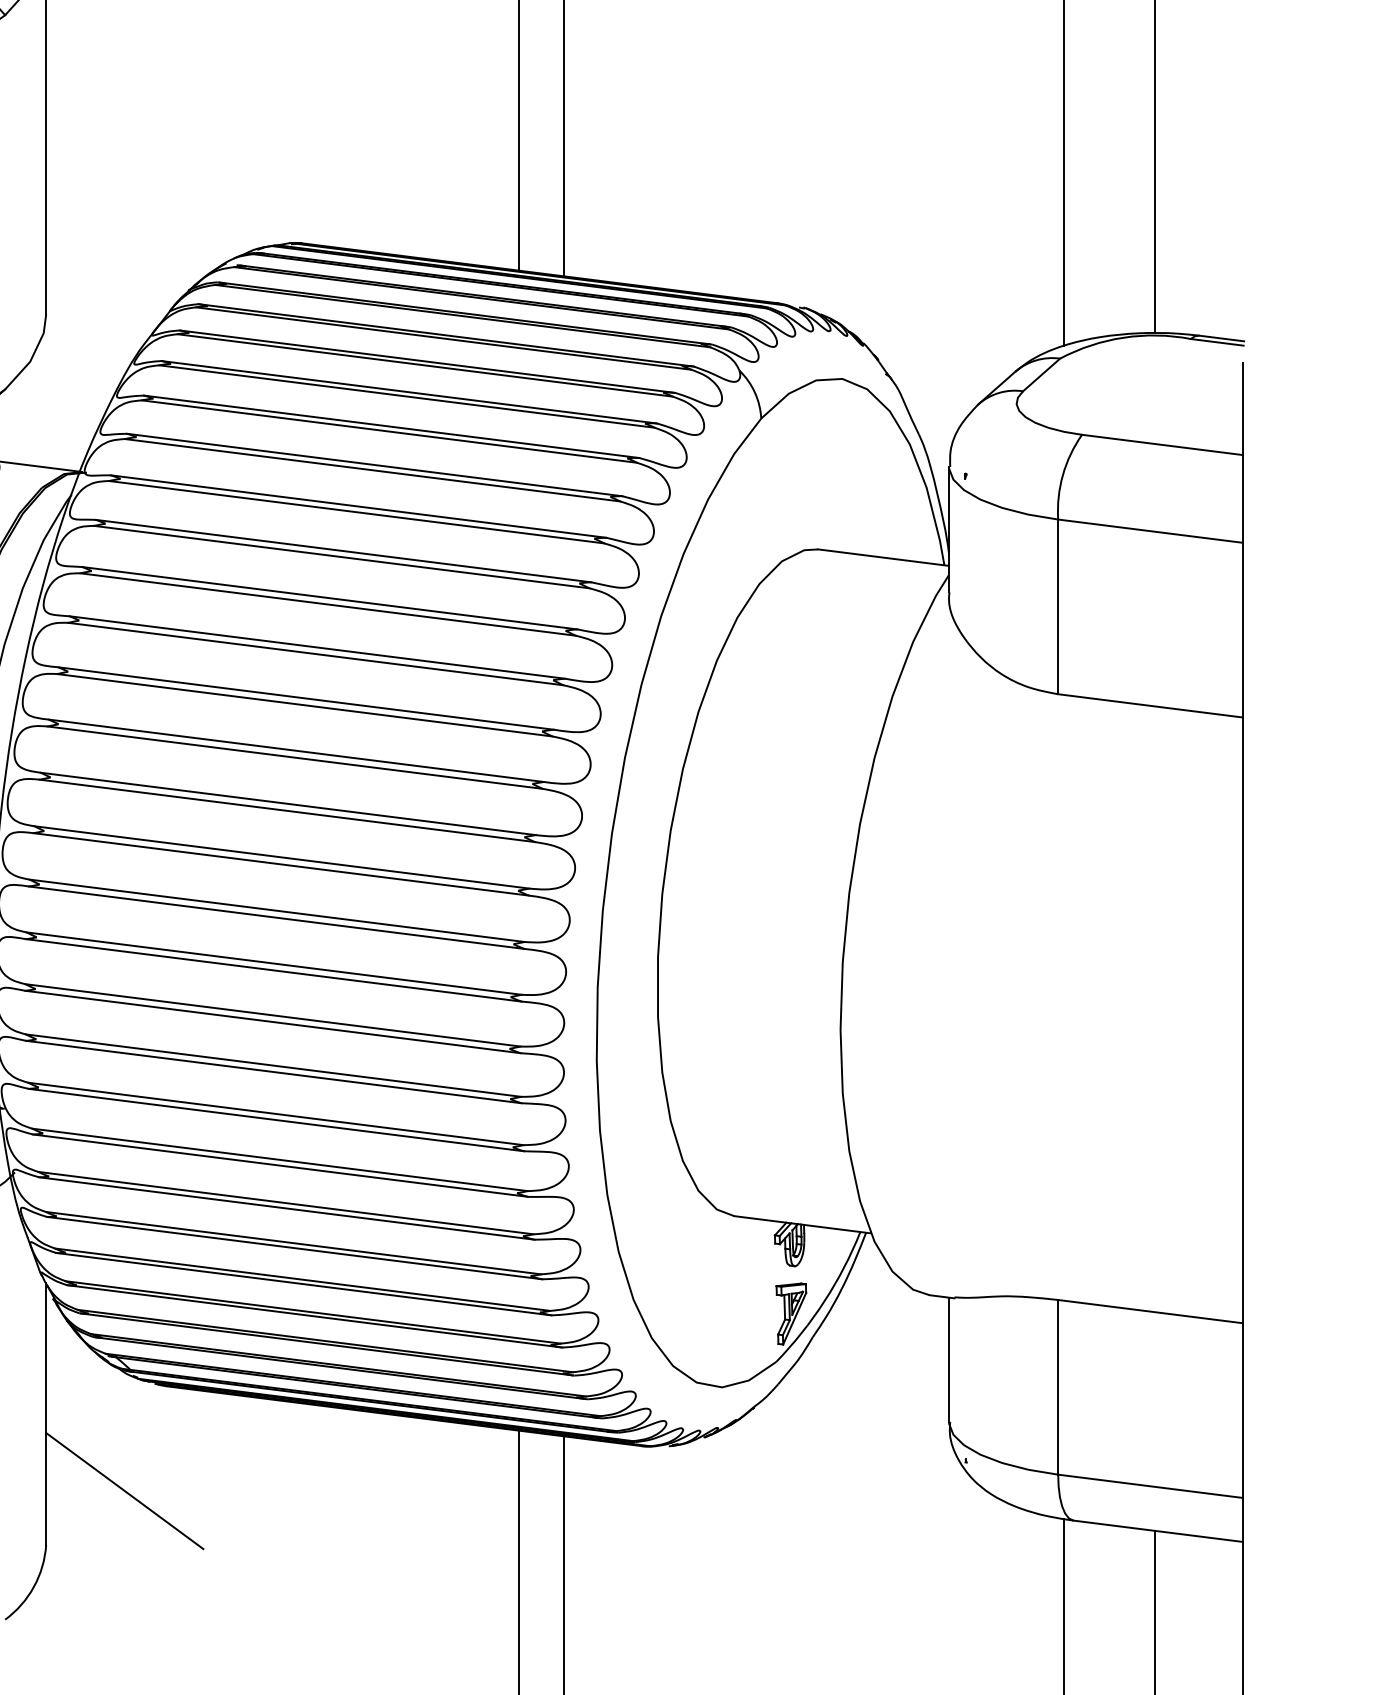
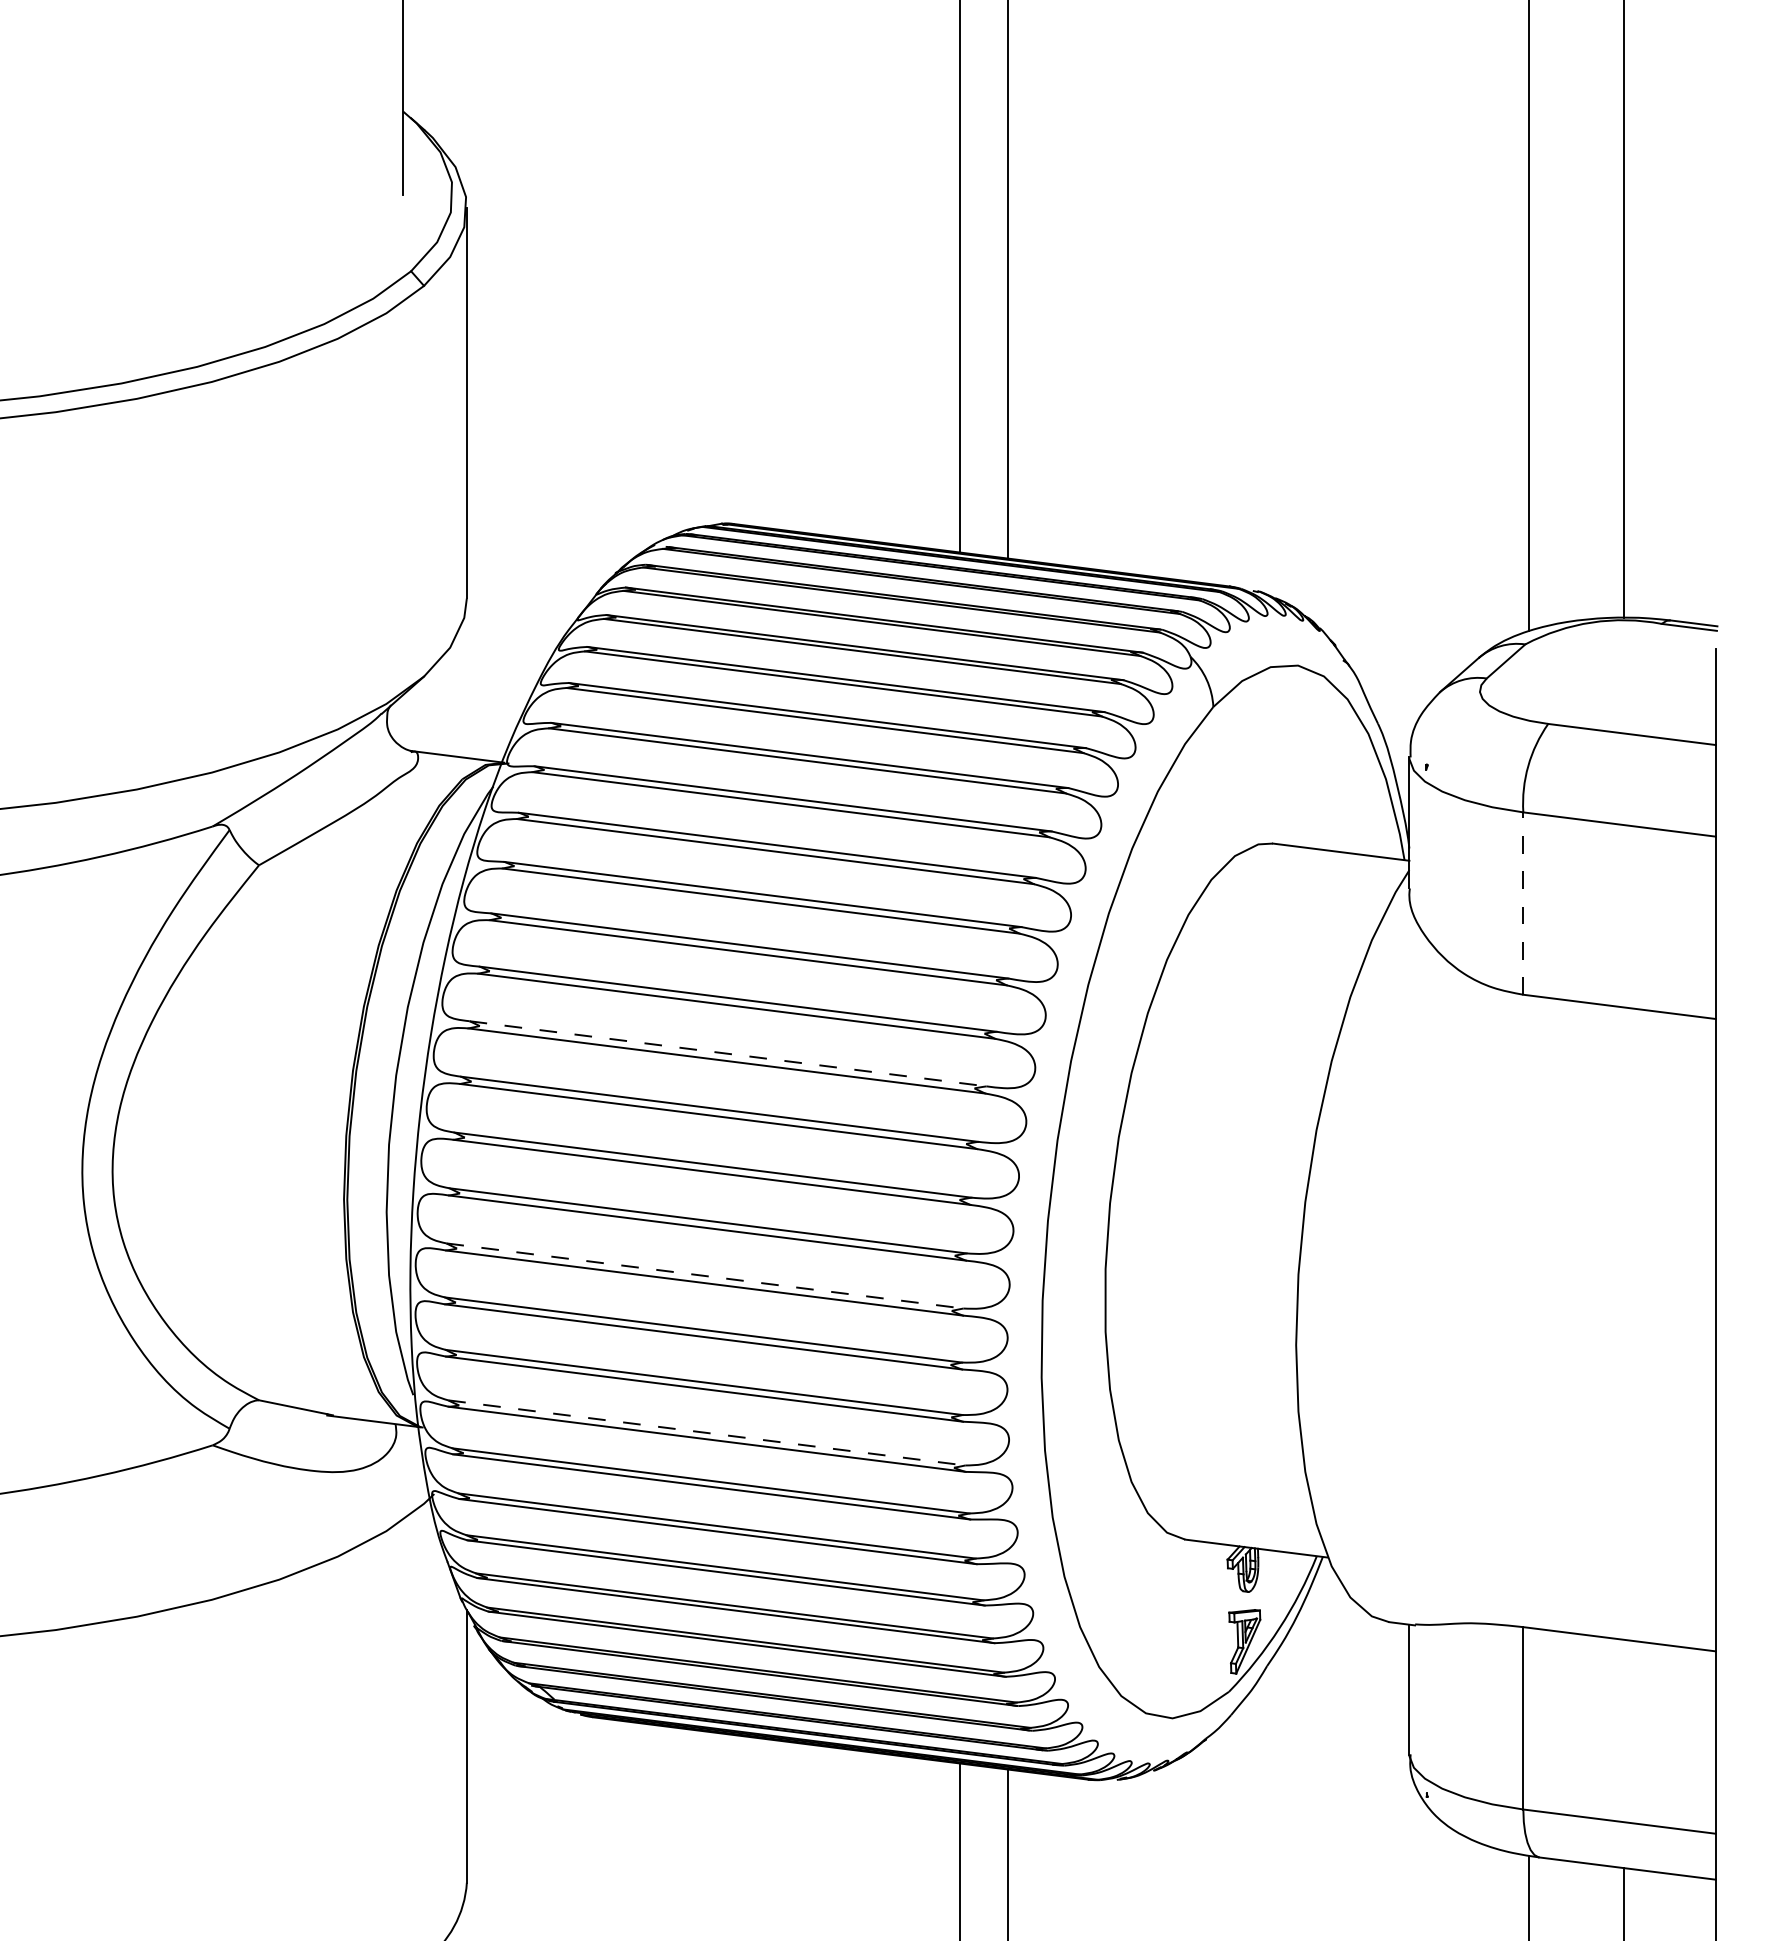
line: (1058, 606) -> (1523, 903), solid -> dashed
line: (296, 750) -> (728, 1053), solid -> dashed
line: (273, 963) -> (704, 1275), solid -> dashed
line: (275, 1113) -> (706, 1432), solid -> dashed
line: (124, 1490) -> (548, 1826), removed

